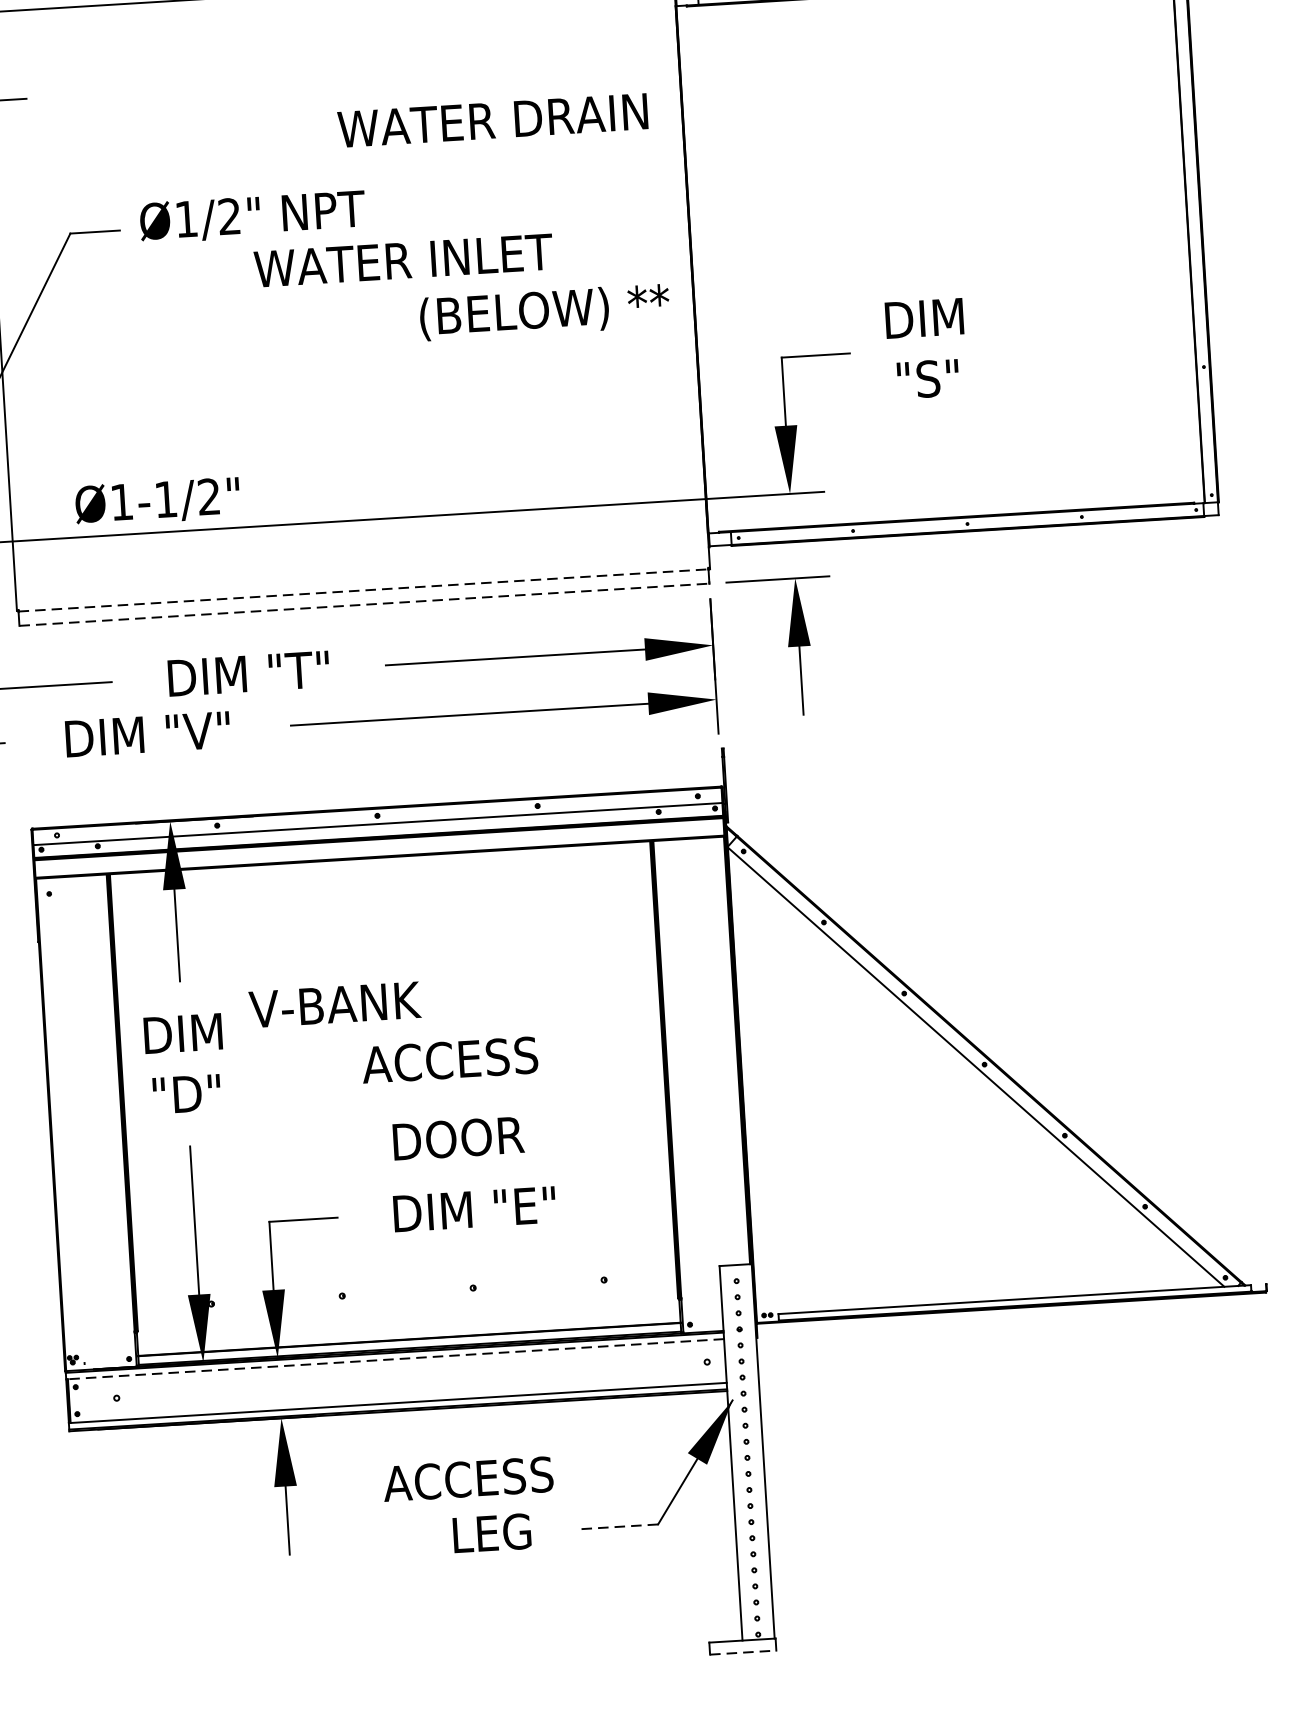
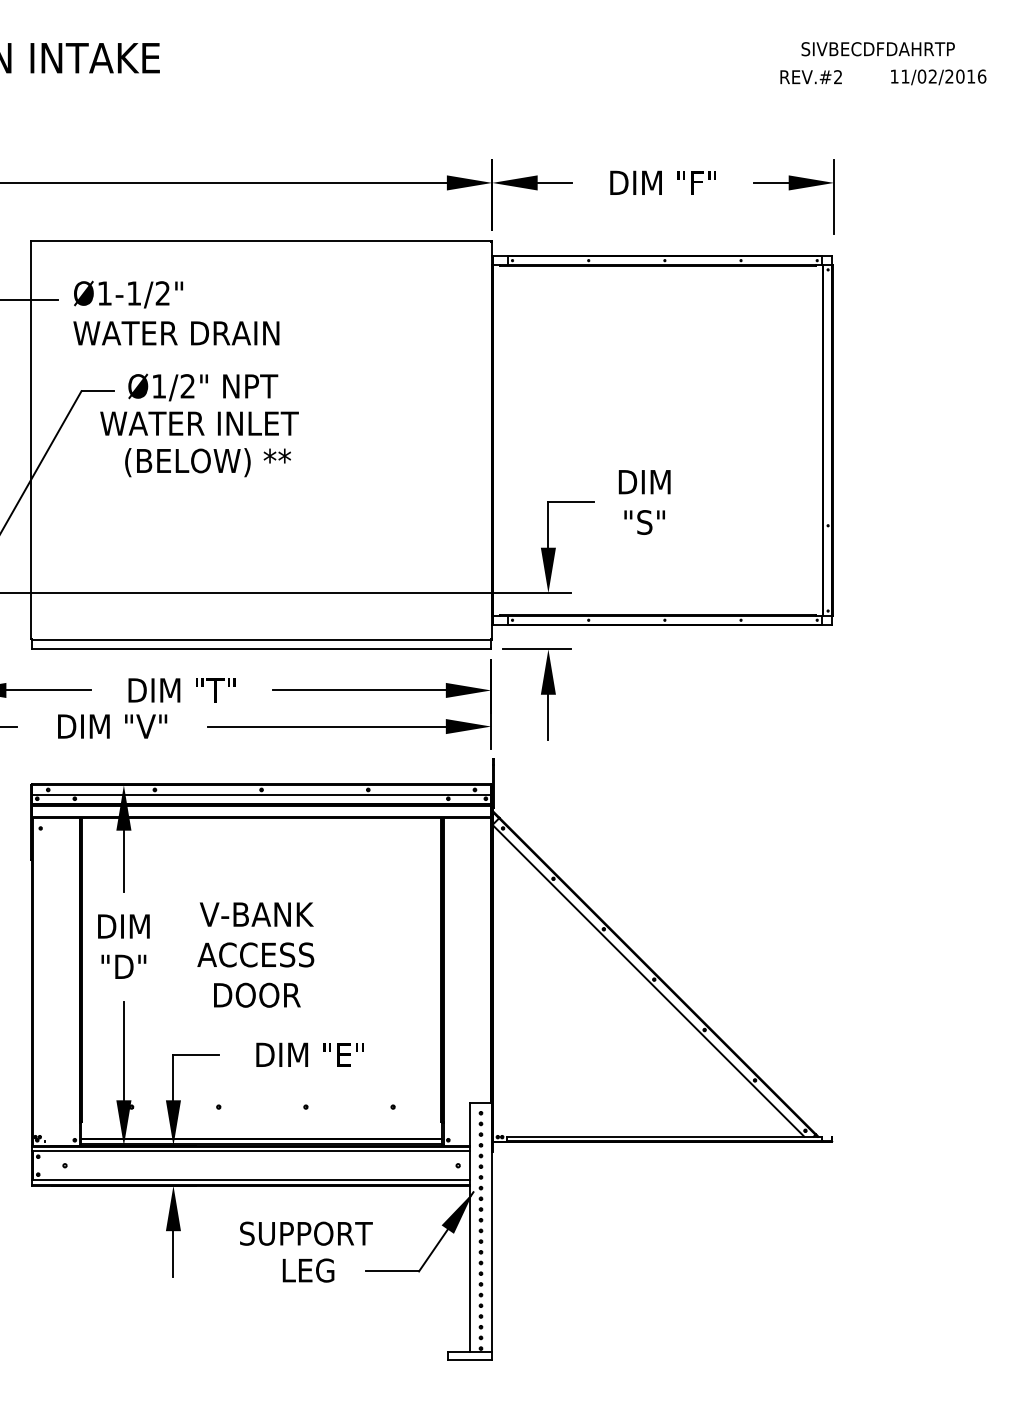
text: (493, 120) -> (176, 333), moved
text: (403, 260) -> (199, 423), moved
text: (543, 312) -> (207, 462), moved
text: (157, 501) -> (128, 294), moved
line: (364, 589) -> (262, 639), dashed -> solid
line: (364, 604) -> (261, 649), dashed -> solid
text: (334, 1004) -> (256, 914), moved
text: (449, 1059) -> (255, 954), moved
text: (458, 1137) -> (257, 994), moved
line: (393, 1359) -> (250, 1151), dashed -> solid
text: (484, 1477) -> (305, 1233), ACCESS -> SUPPORT
line: (618, 1526) -> (392, 1271), dashed -> solid
line: (743, 1651) -> (470, 1359), dashed -> solid

